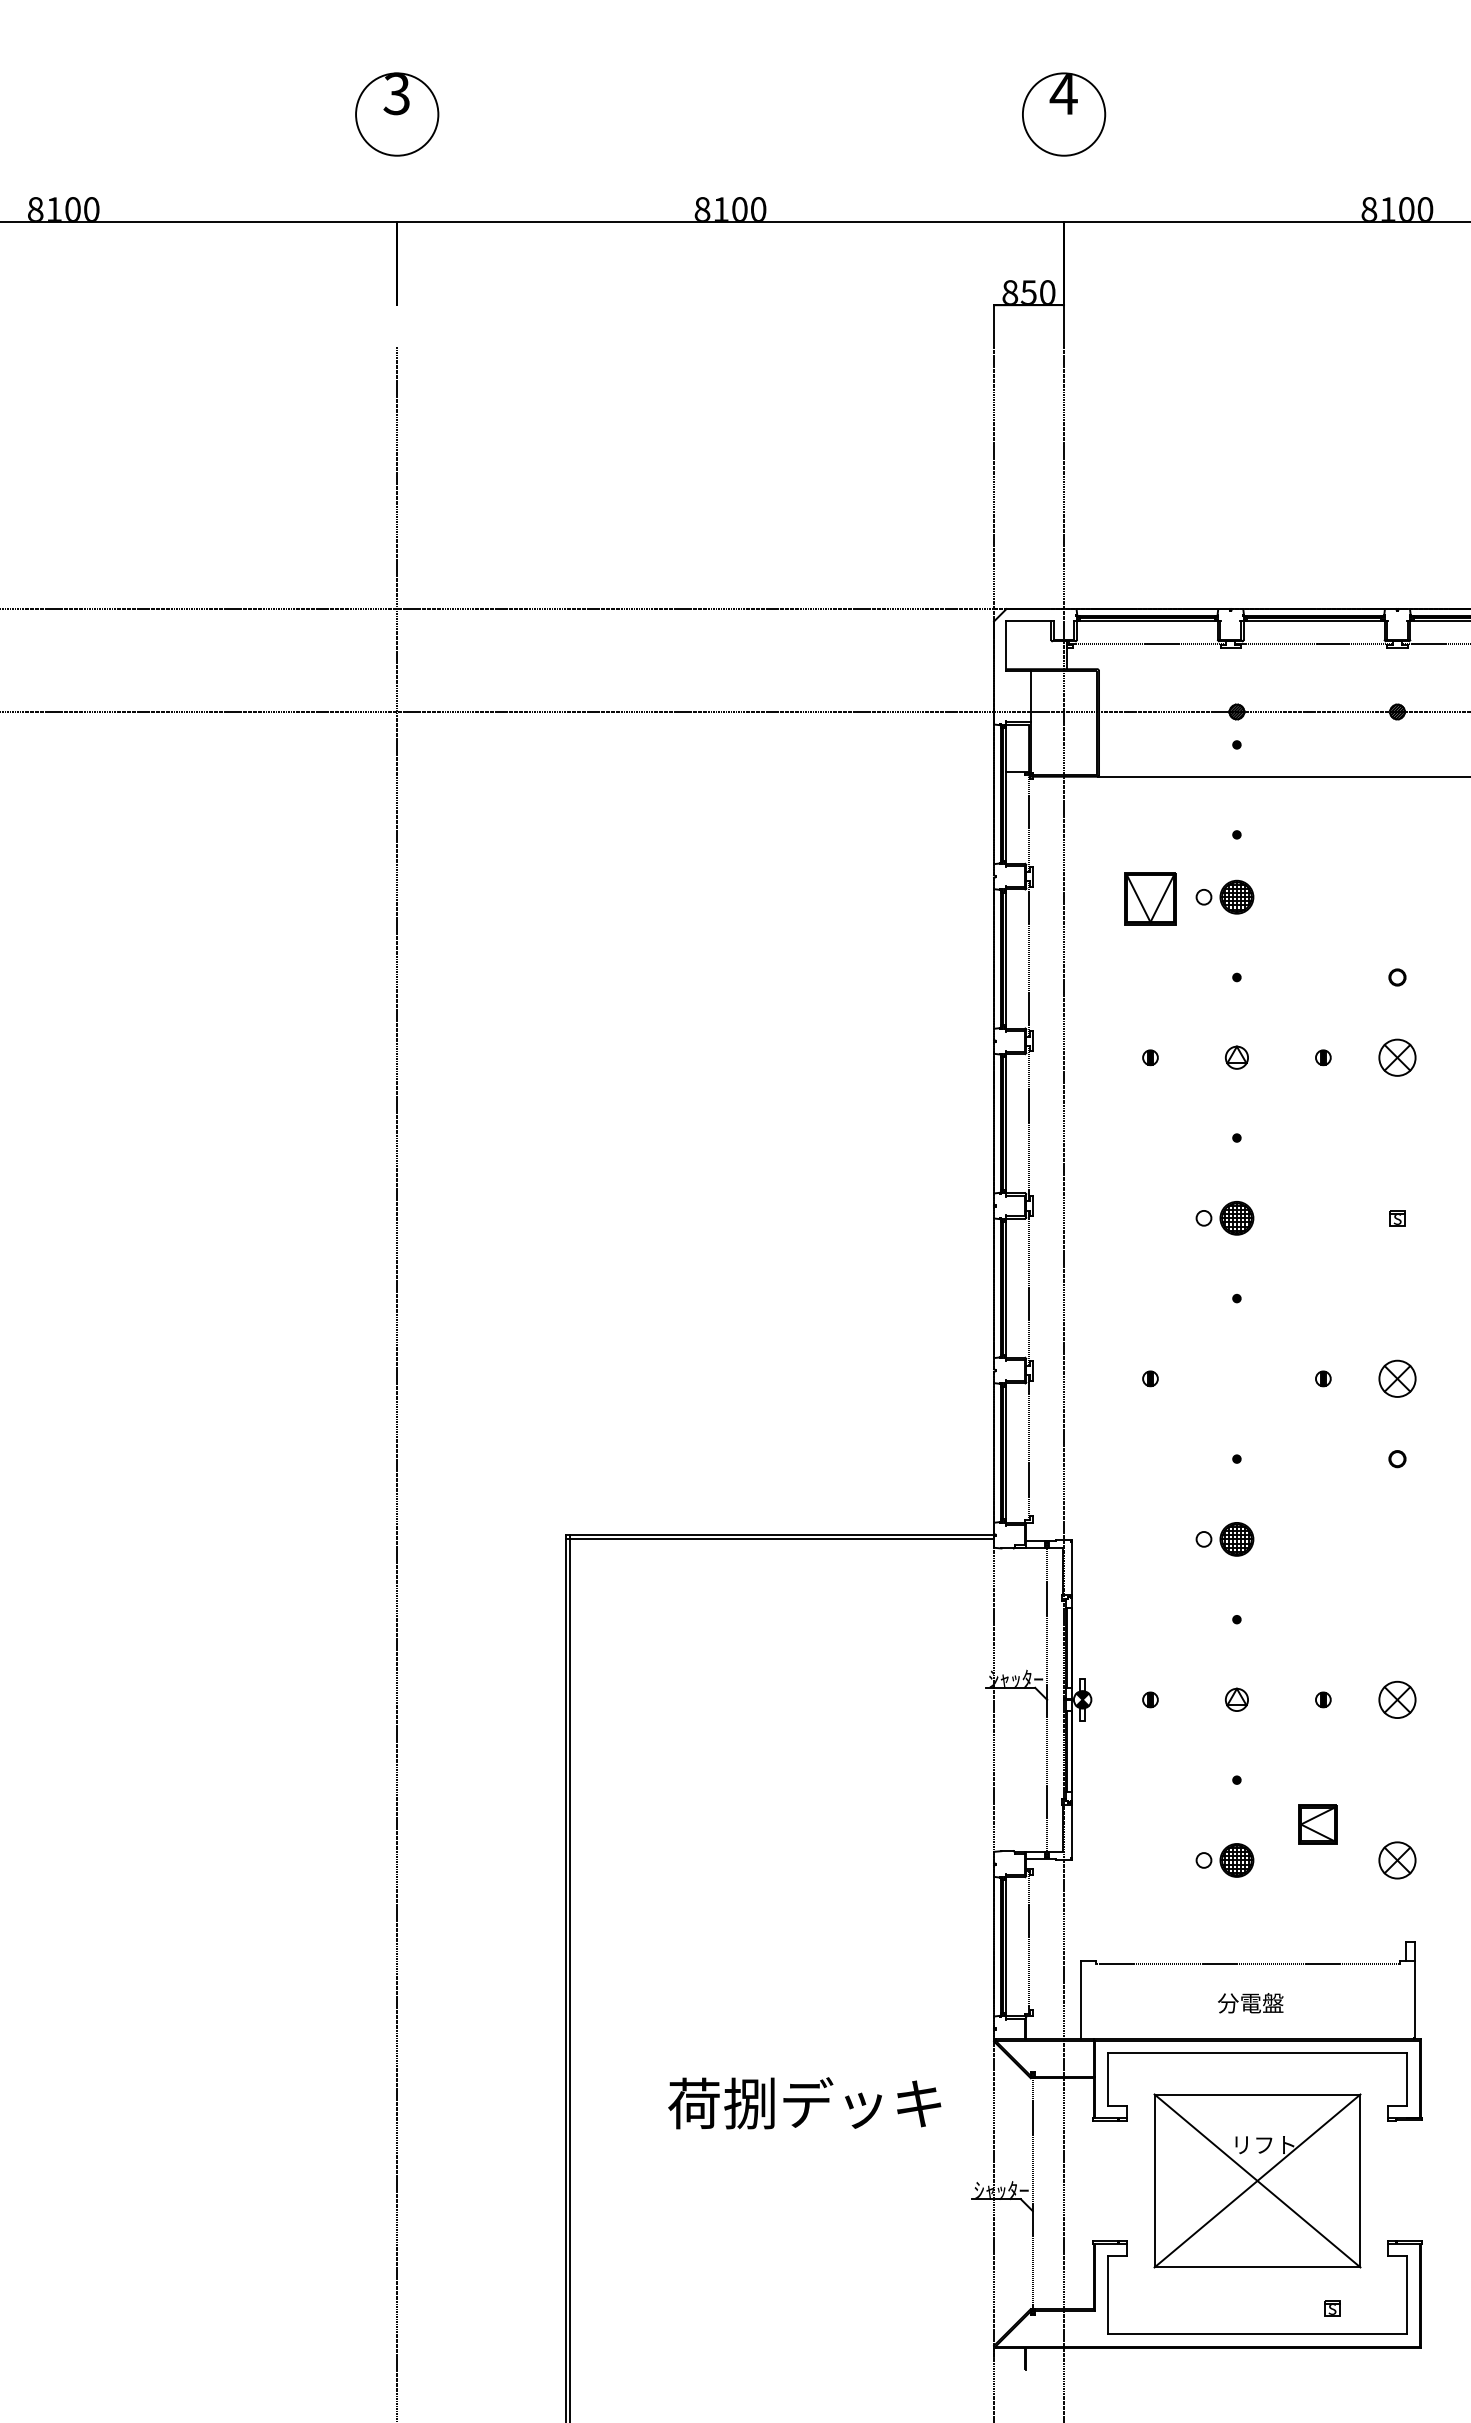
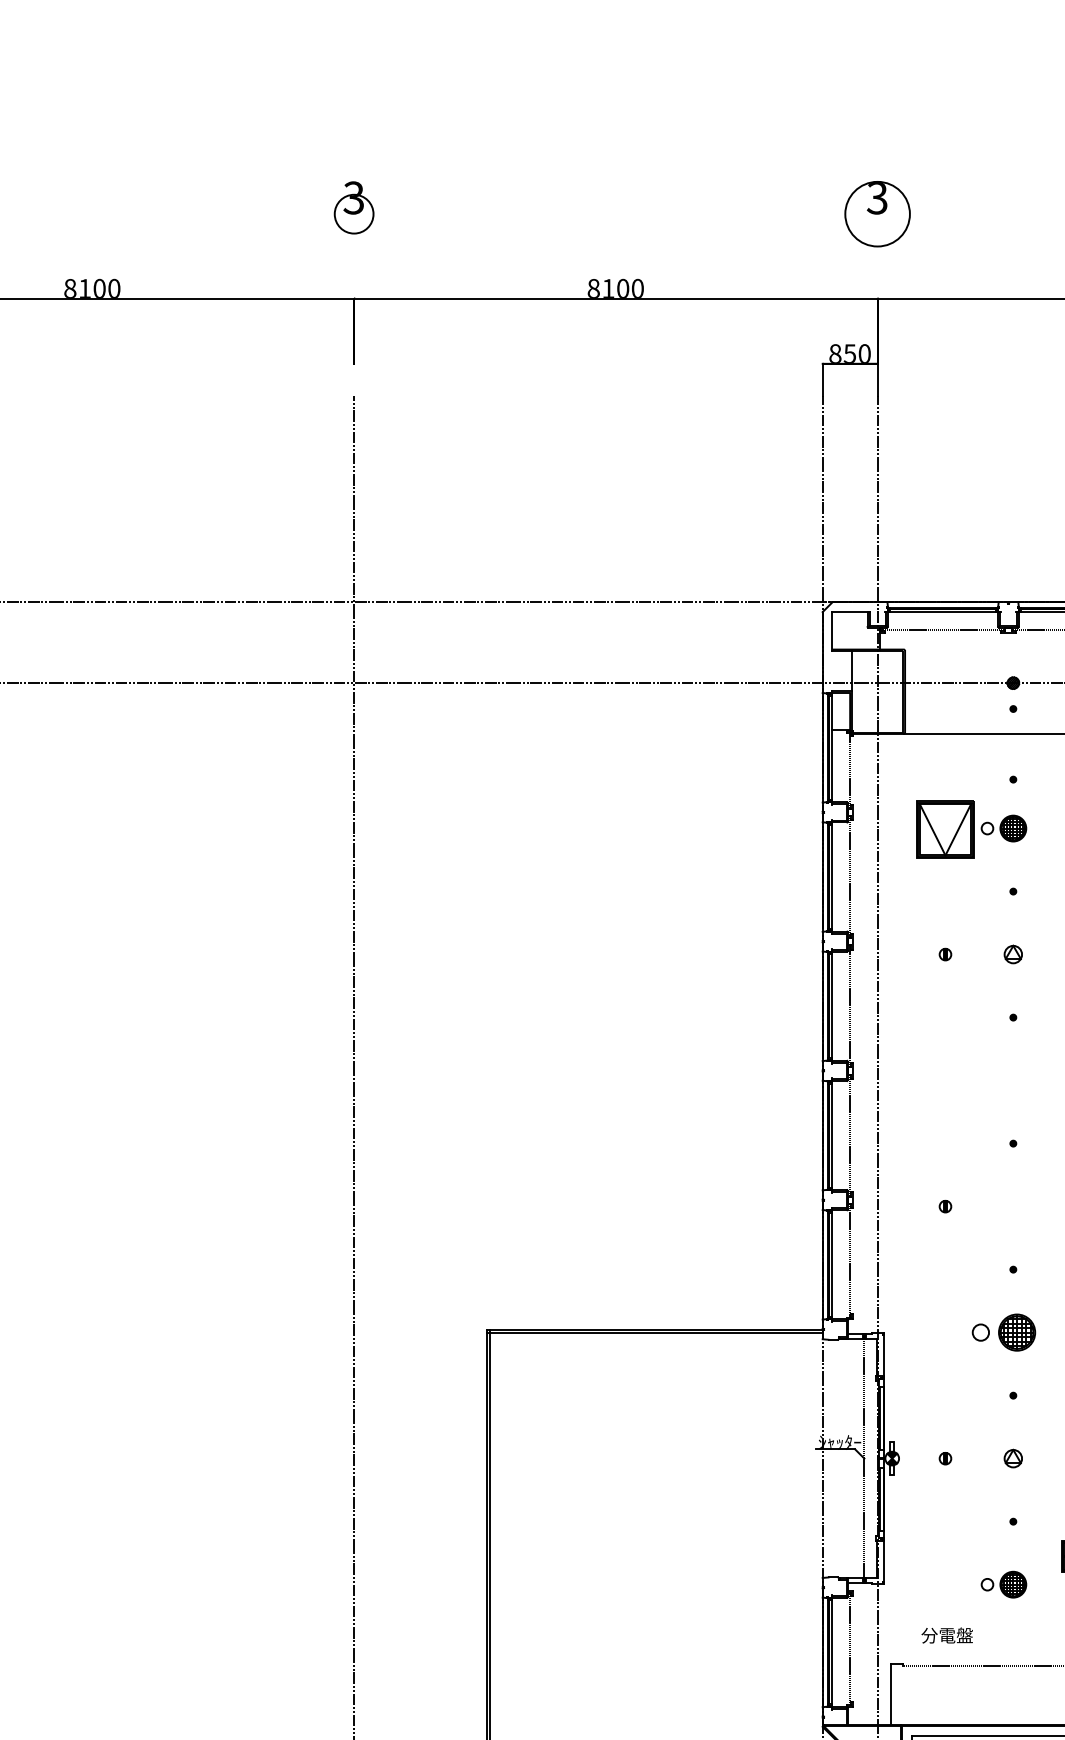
text: (1063, 93) -> (877, 197), 4 -> 3
circle: (397, 114) -> (354, 214), size x0.6
part: (1150, 898) -> (945, 829), size x1.4
part: (1224, 1218) -> (1003, 1080), removed
part: (1224, 1539) -> (1003, 1332), size x1.4
text: (1250, 2003) -> (947, 1635), moved

